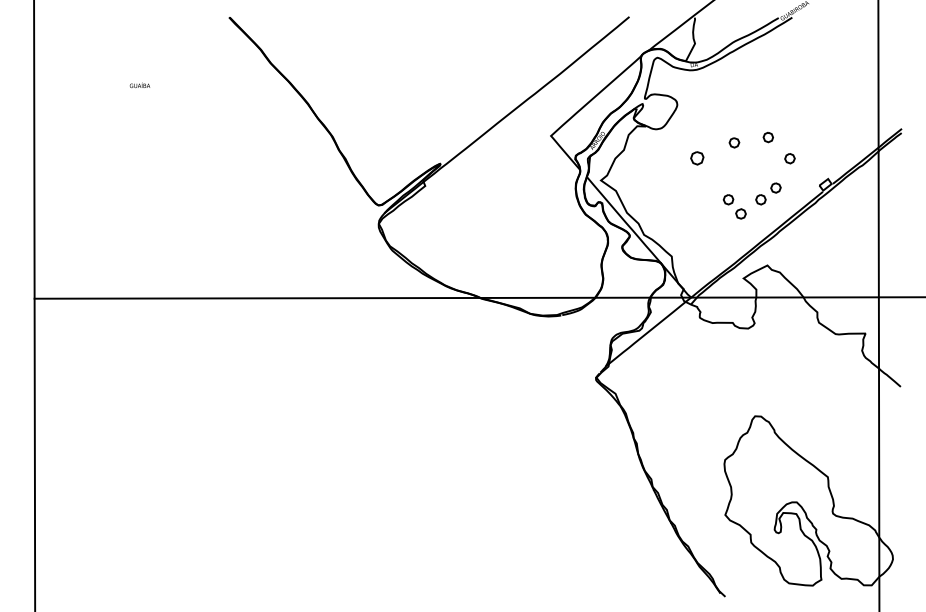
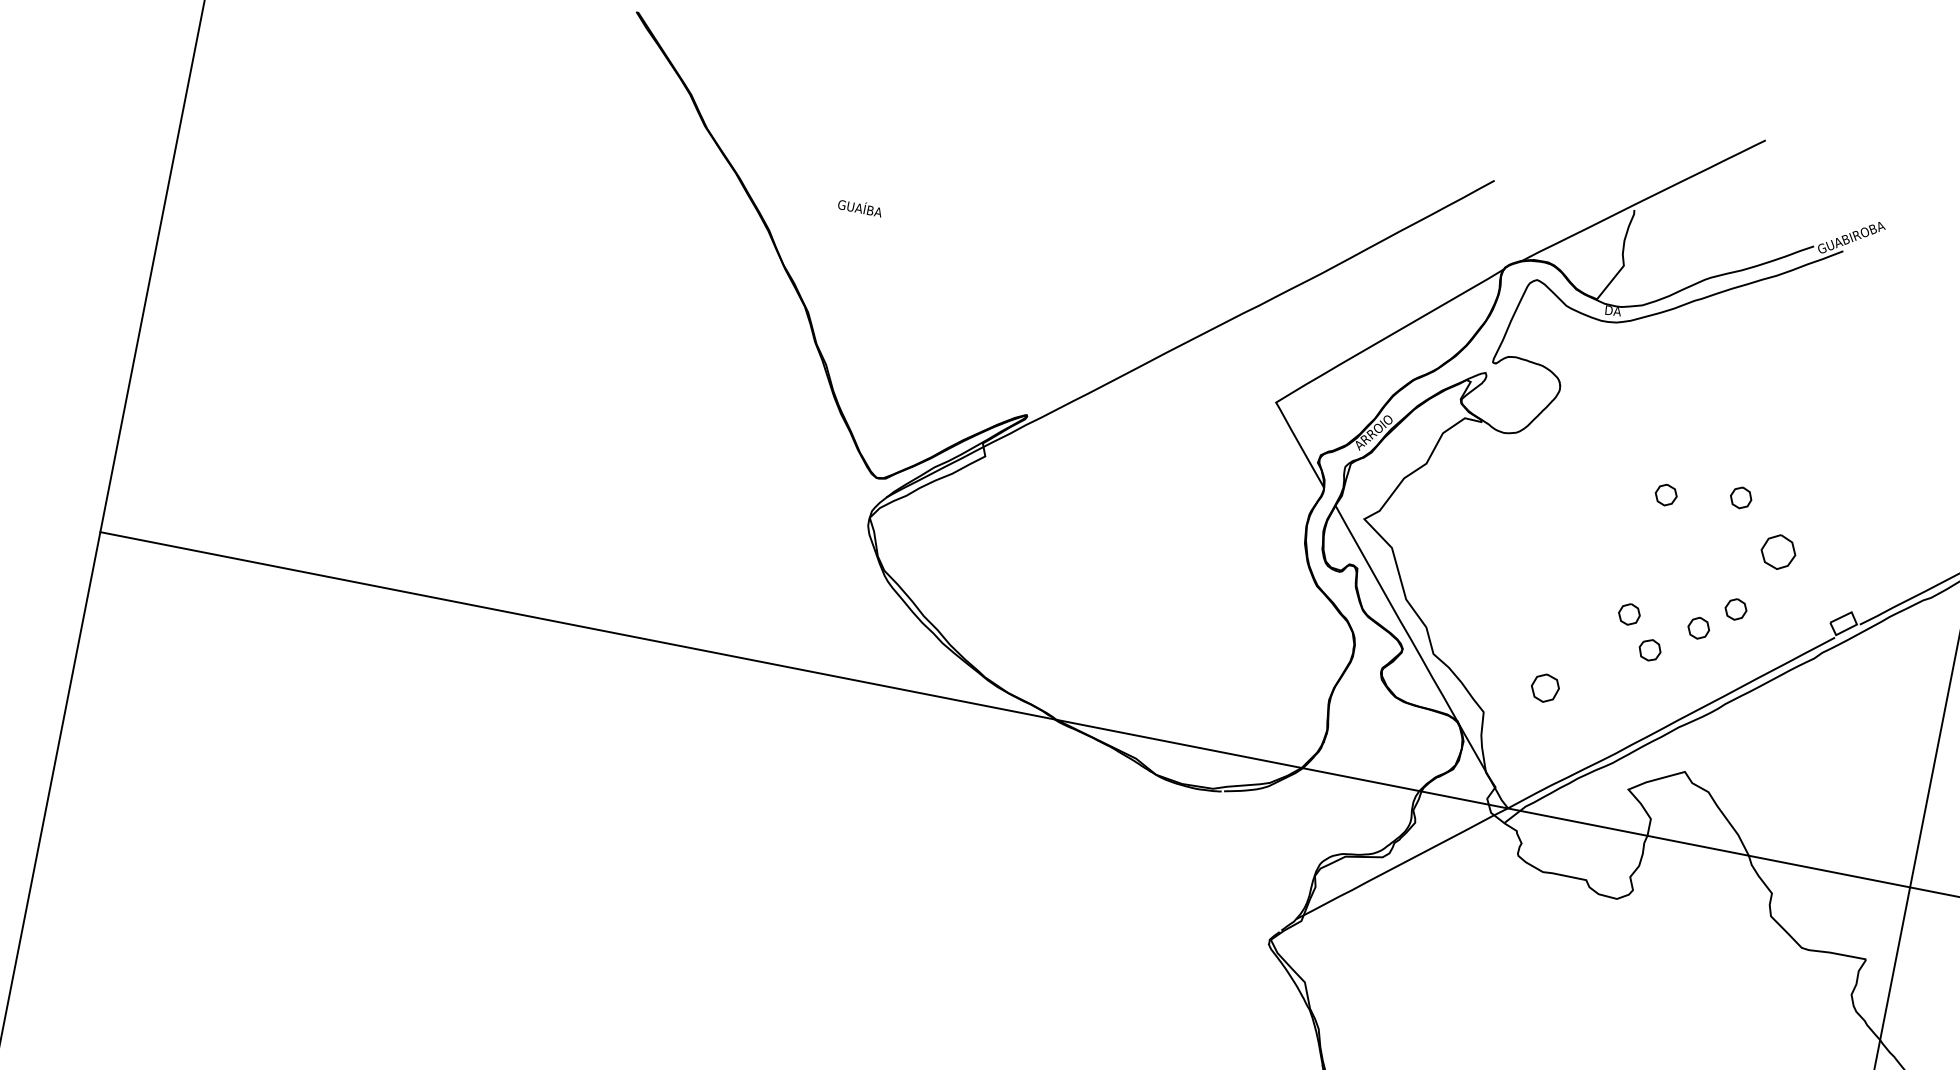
text: (139, 84) -> (859, 205), moved
part: (697, 158) -> (1545, 688), moved
part: (789, 158) -> (1777, 551), size x1.6

